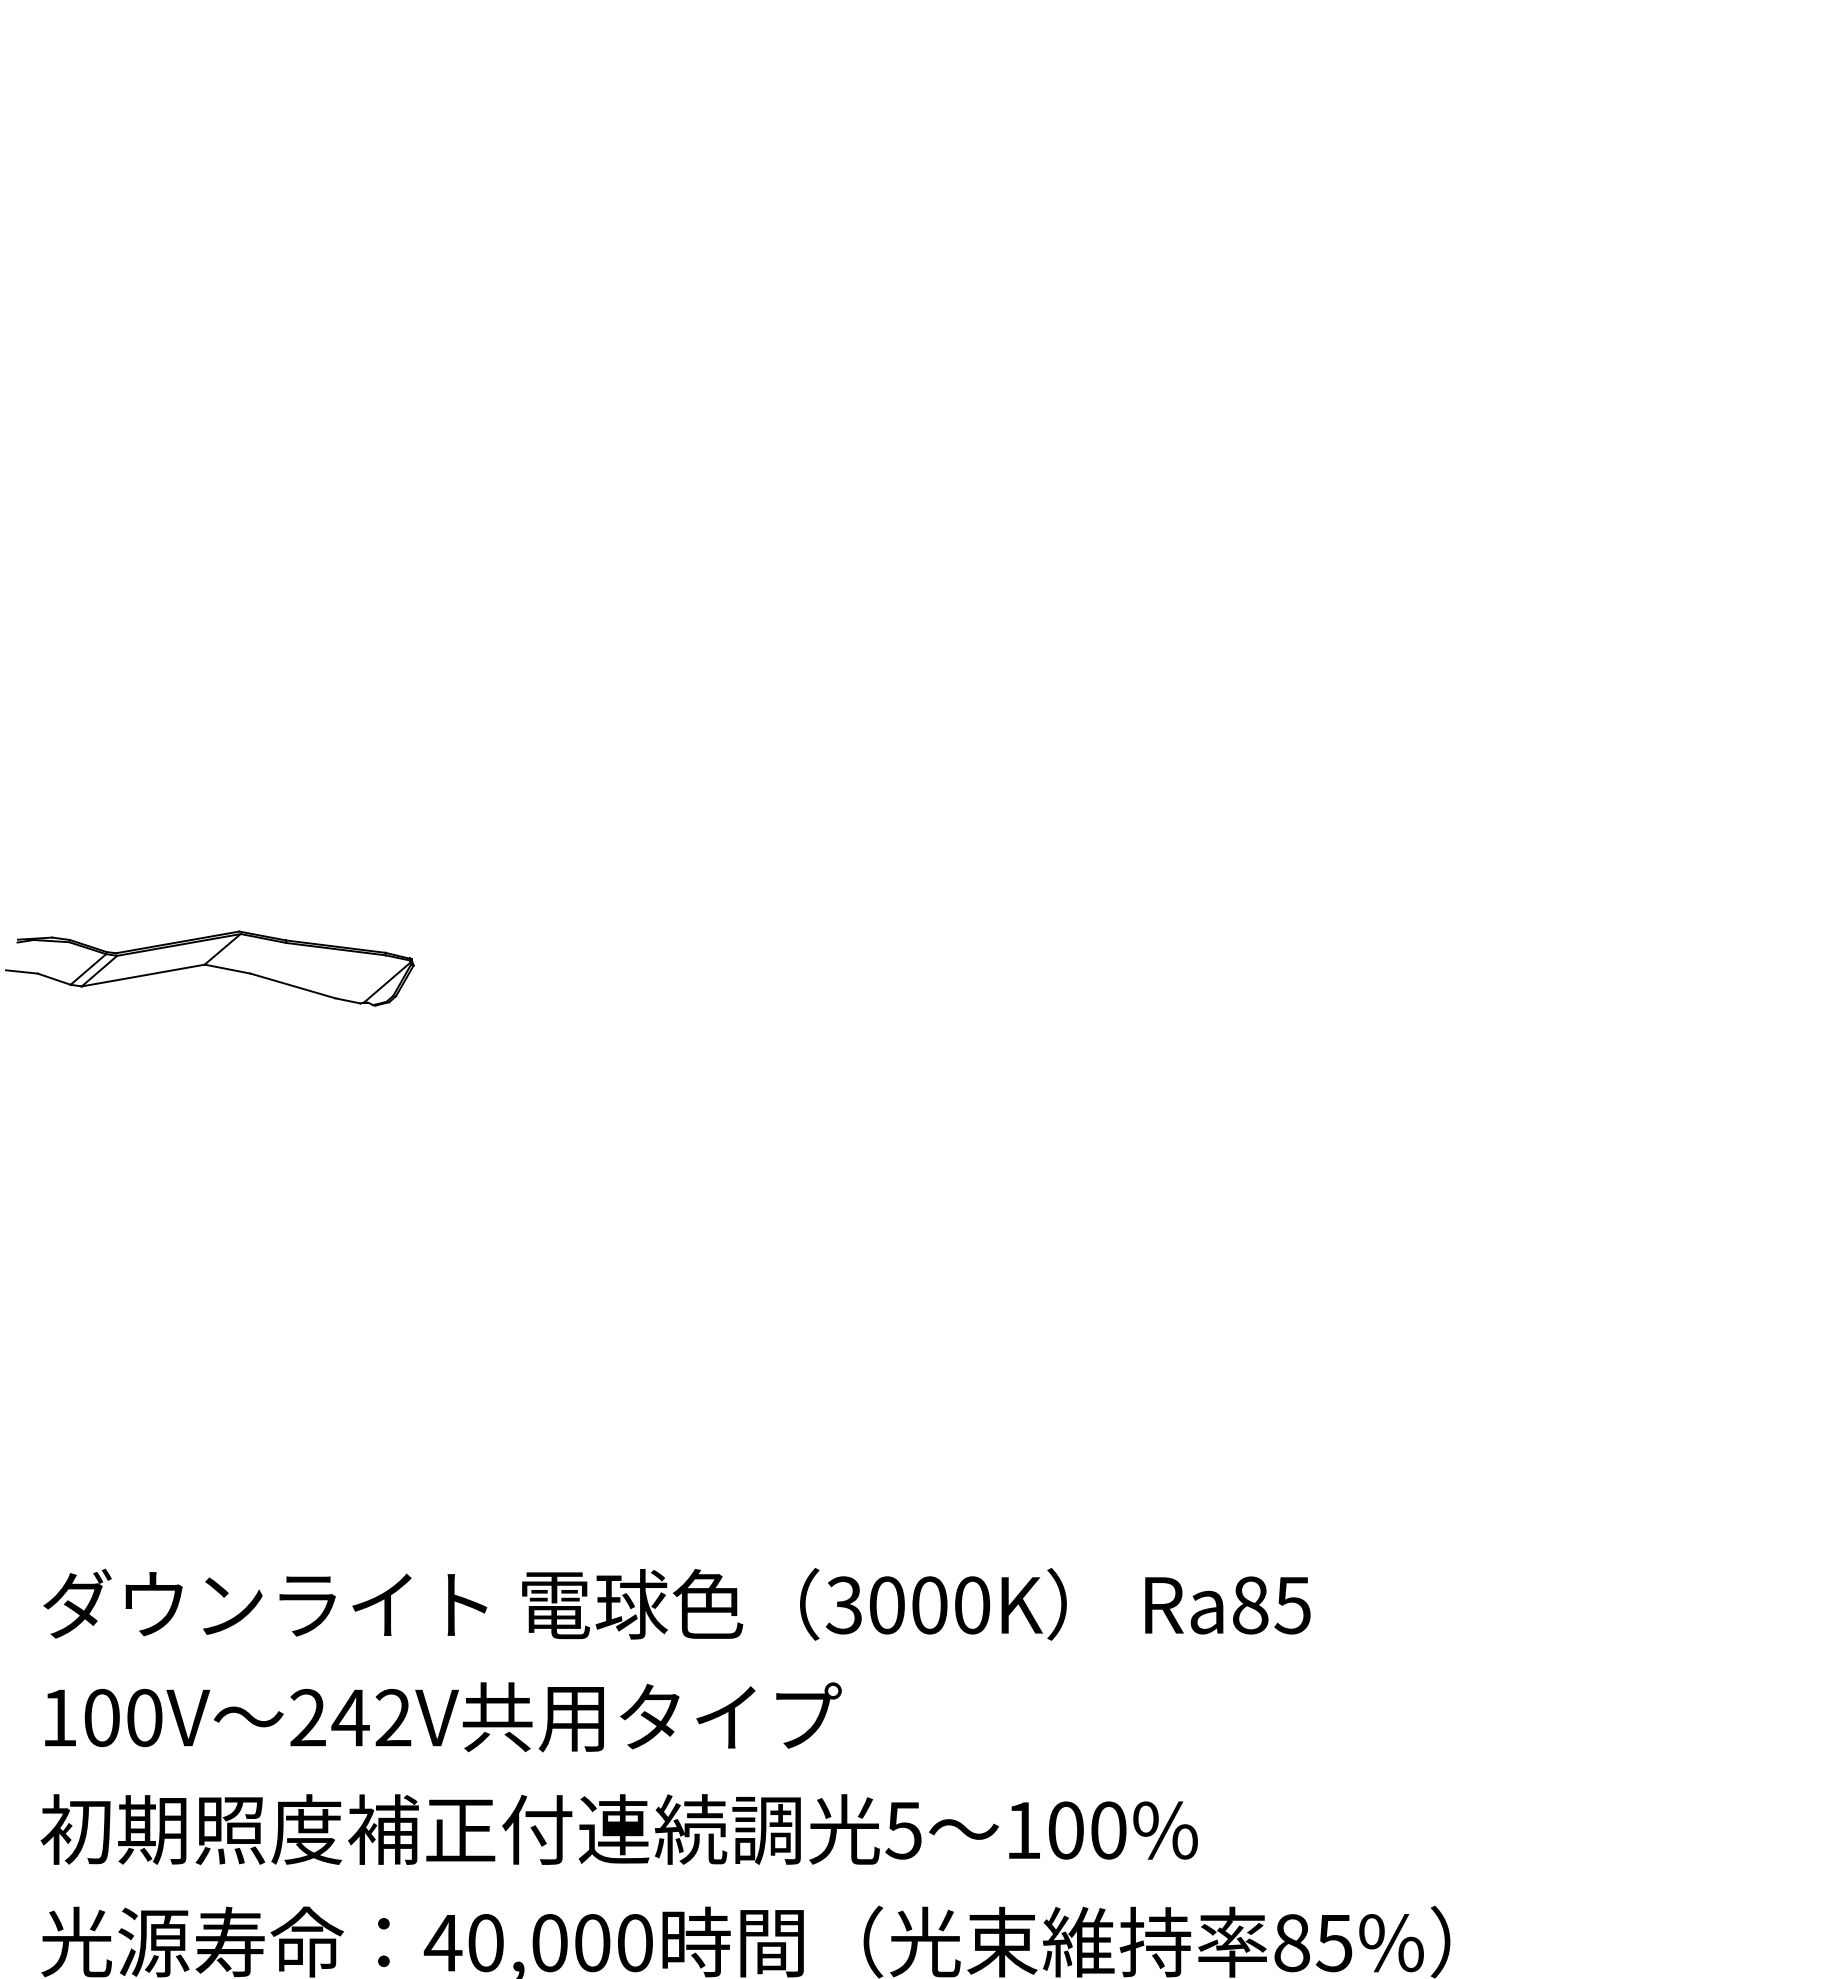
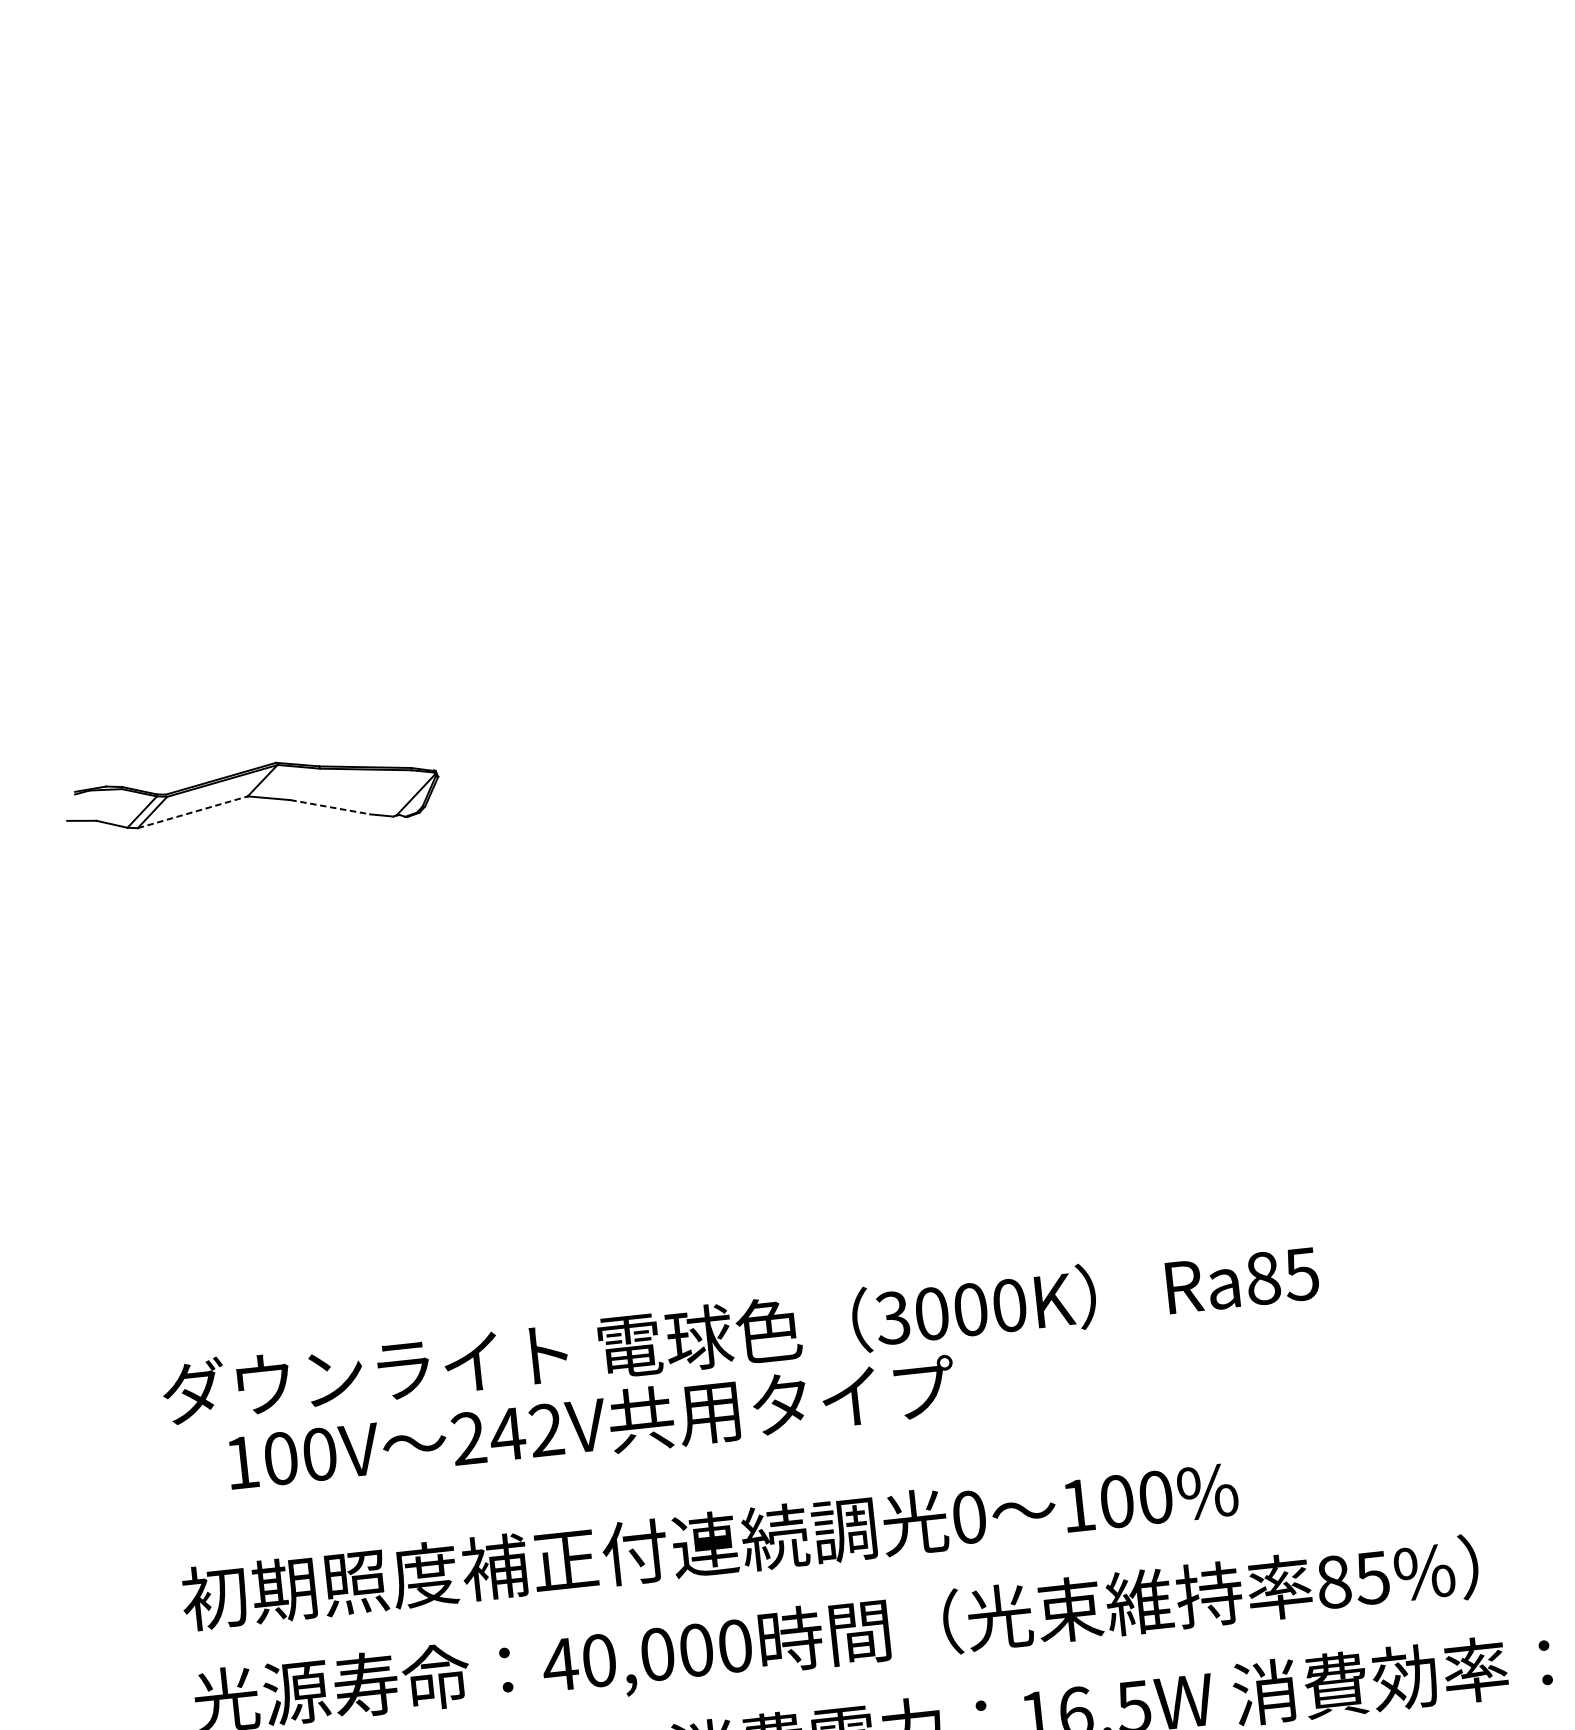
line: (143, 975) -> (193, 812), solid -> dashed
line: (293, 986) -> (330, 807), solid -> dashed
text: (443, 1717) -> (592, 1424), moved
text: (903, 1830) -> (968, 1517), 5 -> 0

